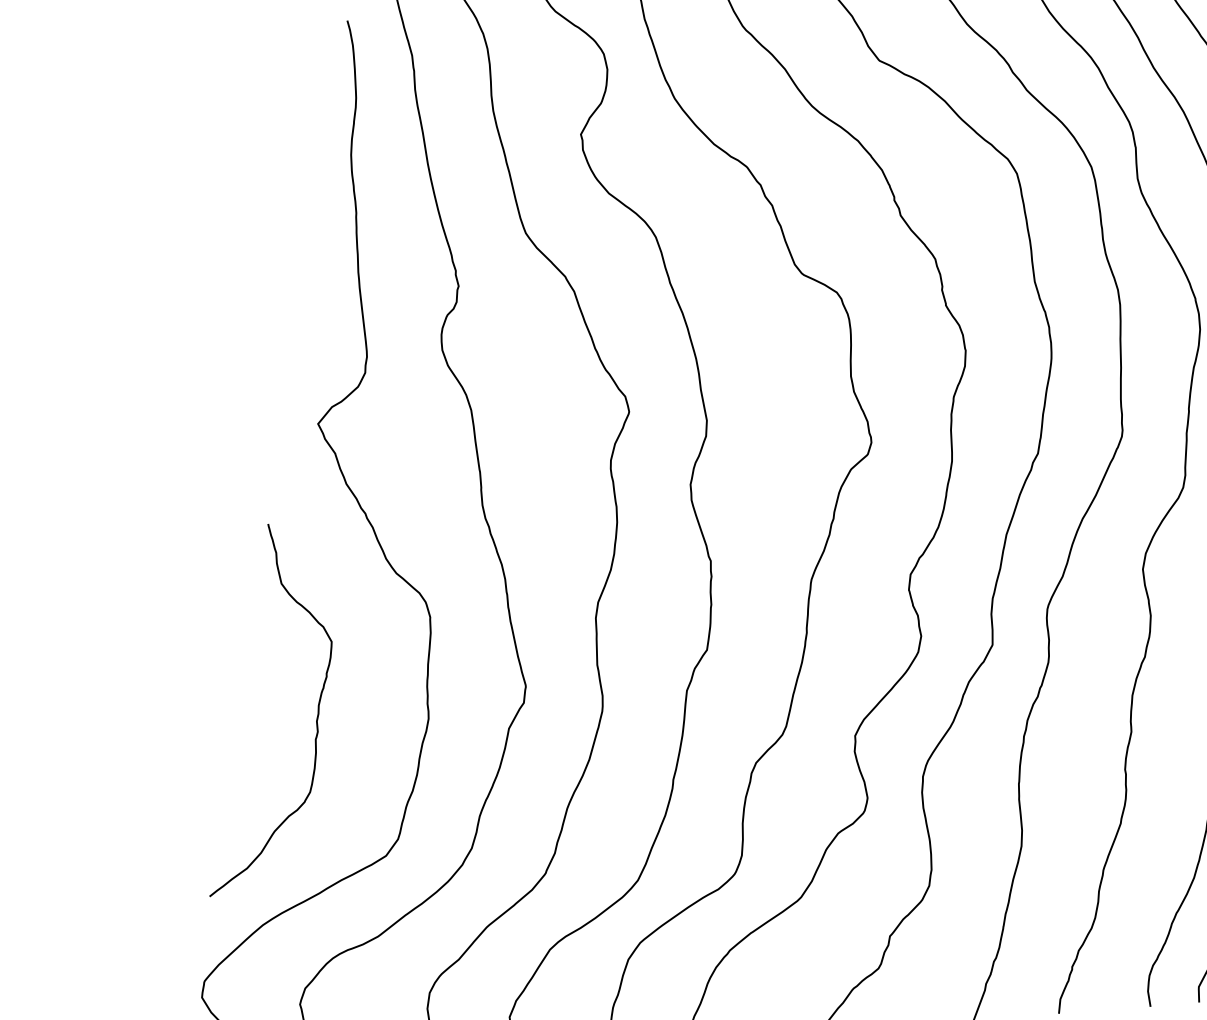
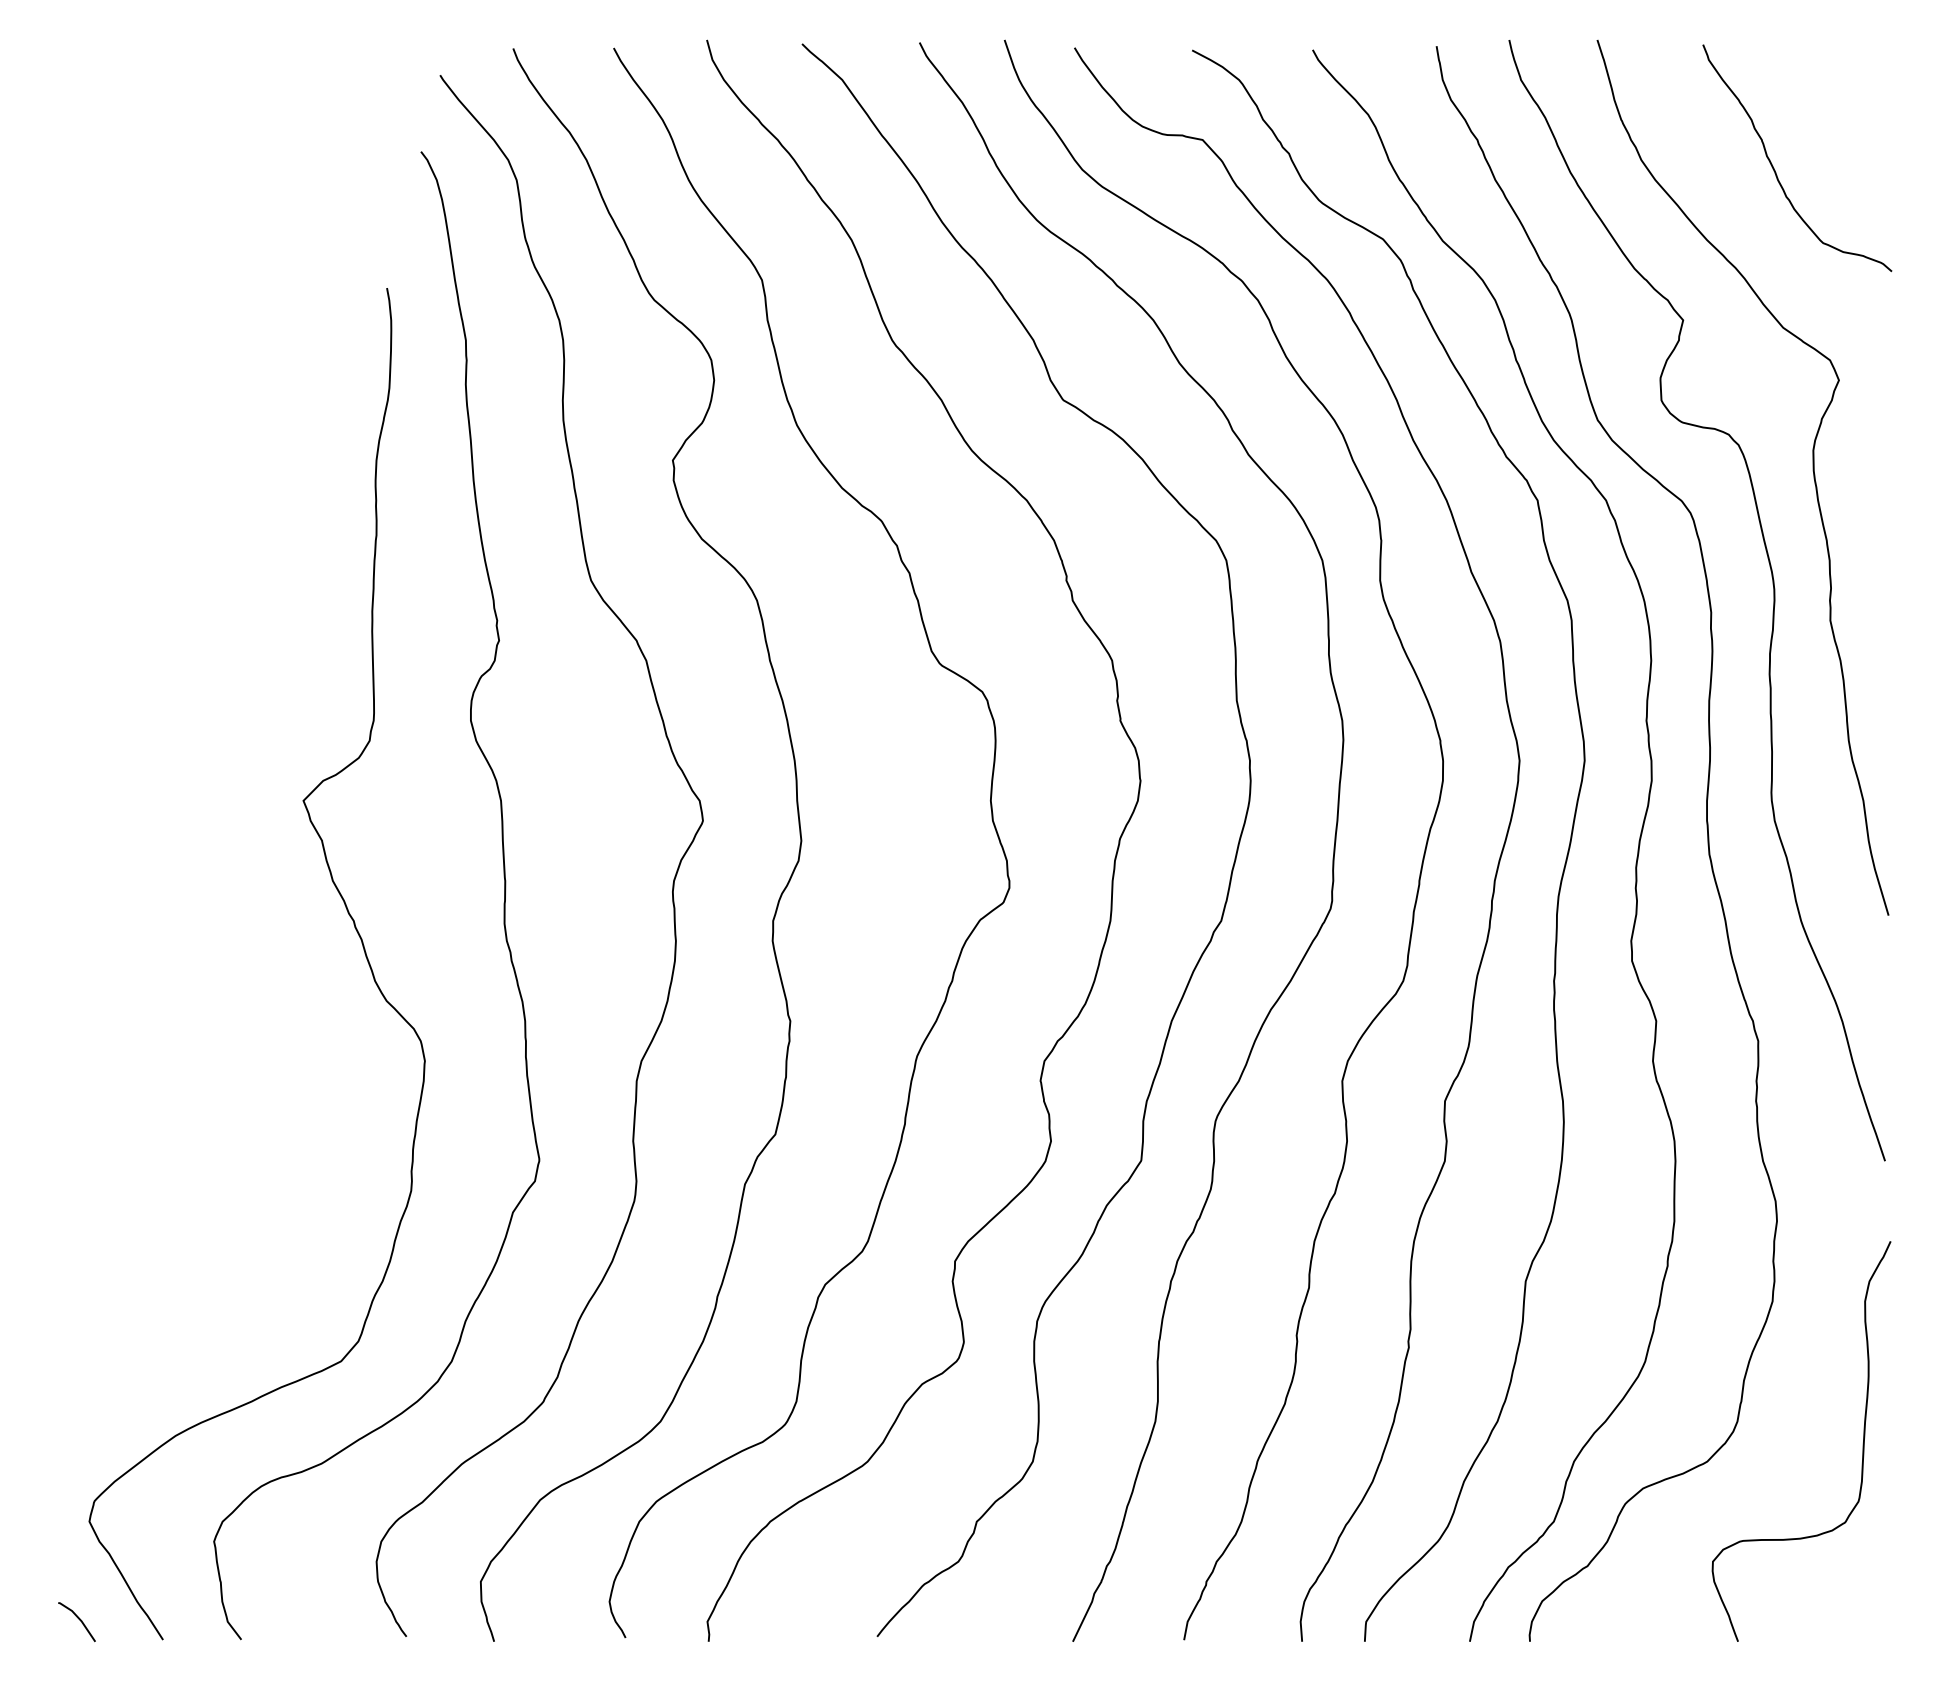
curve: (316, 719) -> (267, 1178), removed

